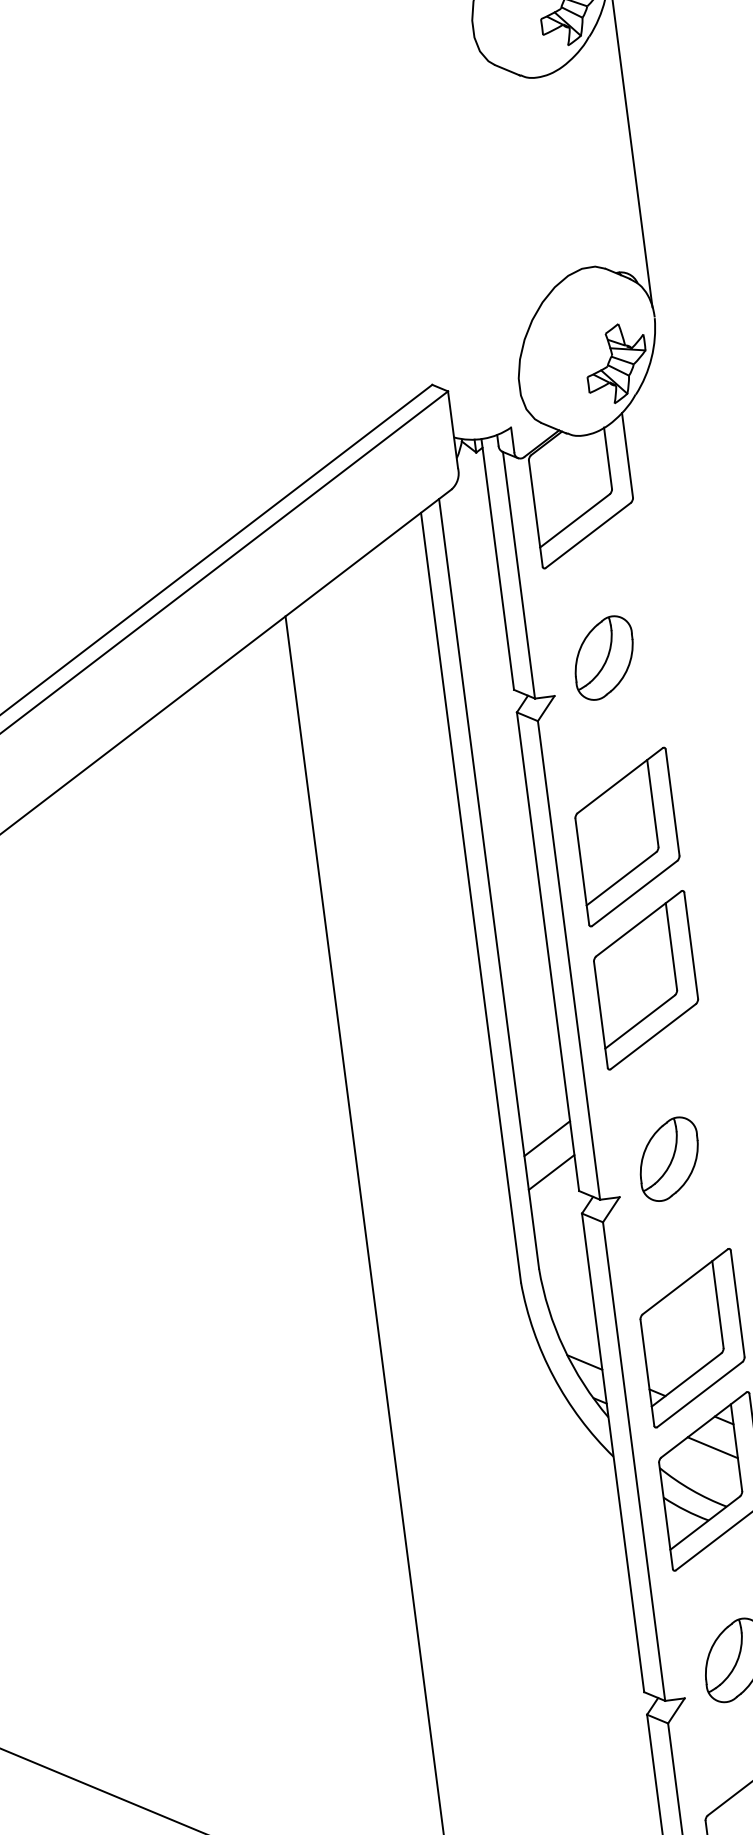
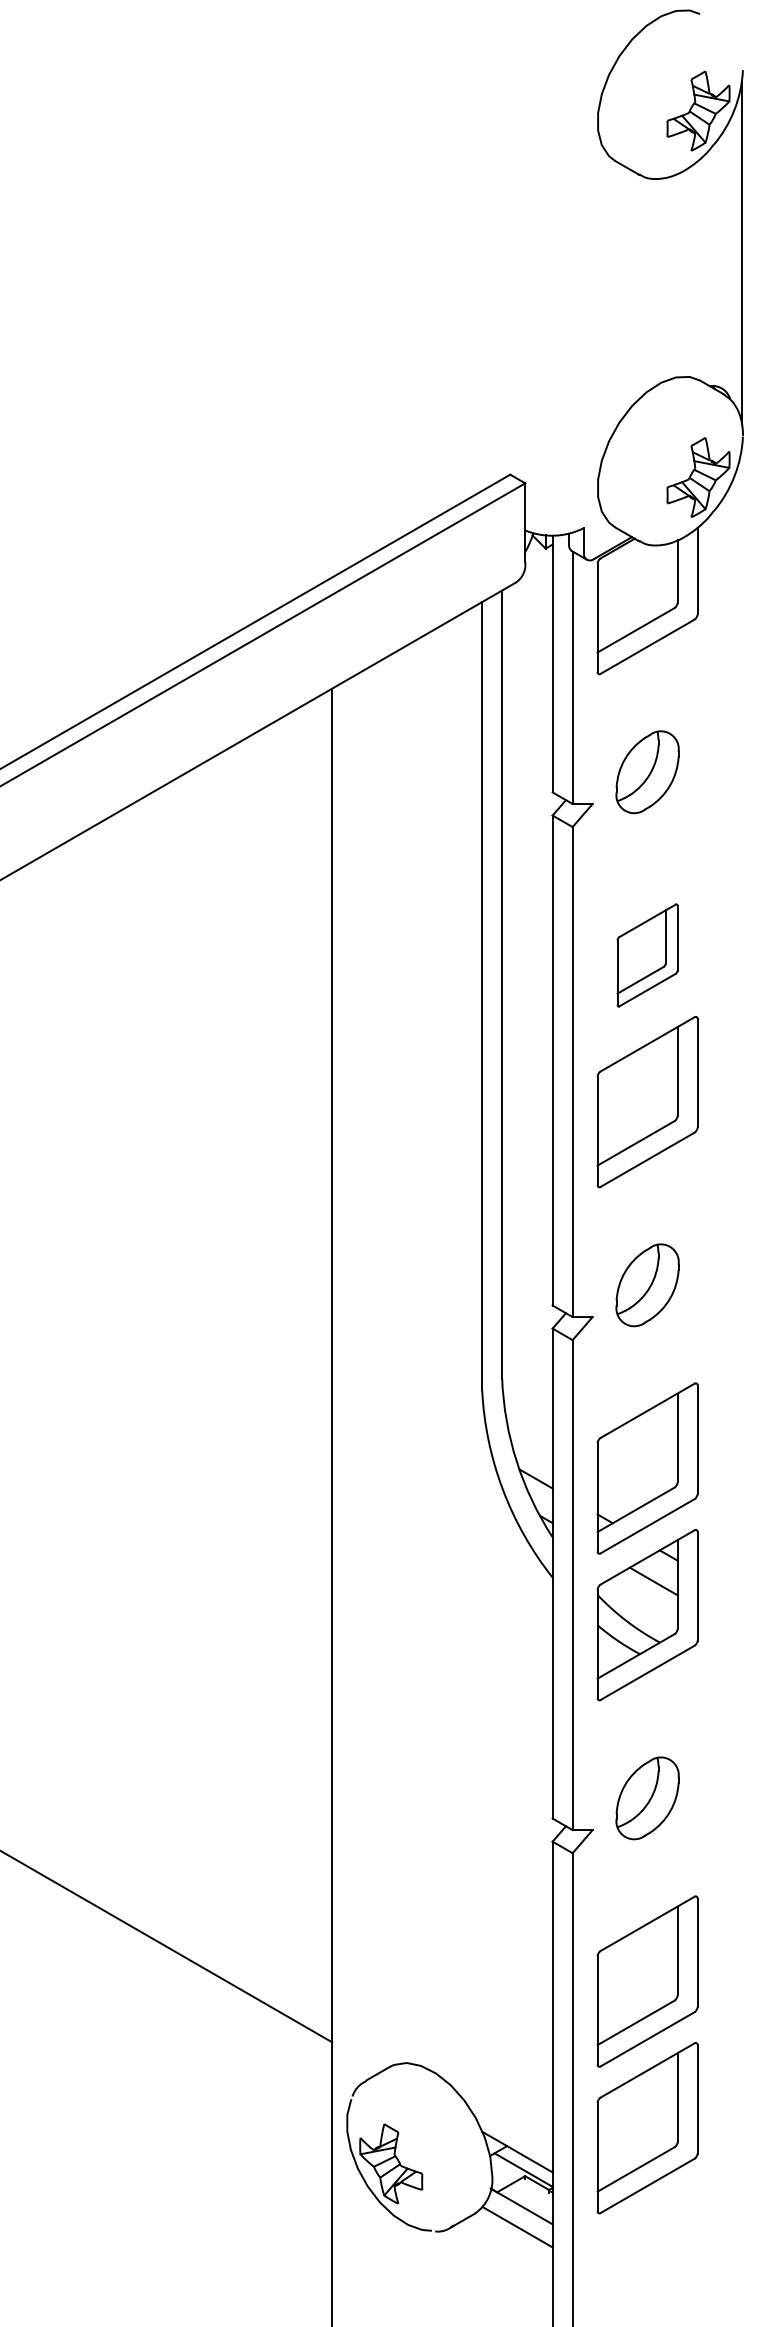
part: (627, 837) -> (647, 955), size x0.6
line: (547, 1138) -> (527, 1248), removed
line: (551, 1171) -> (527, 1282), removed

